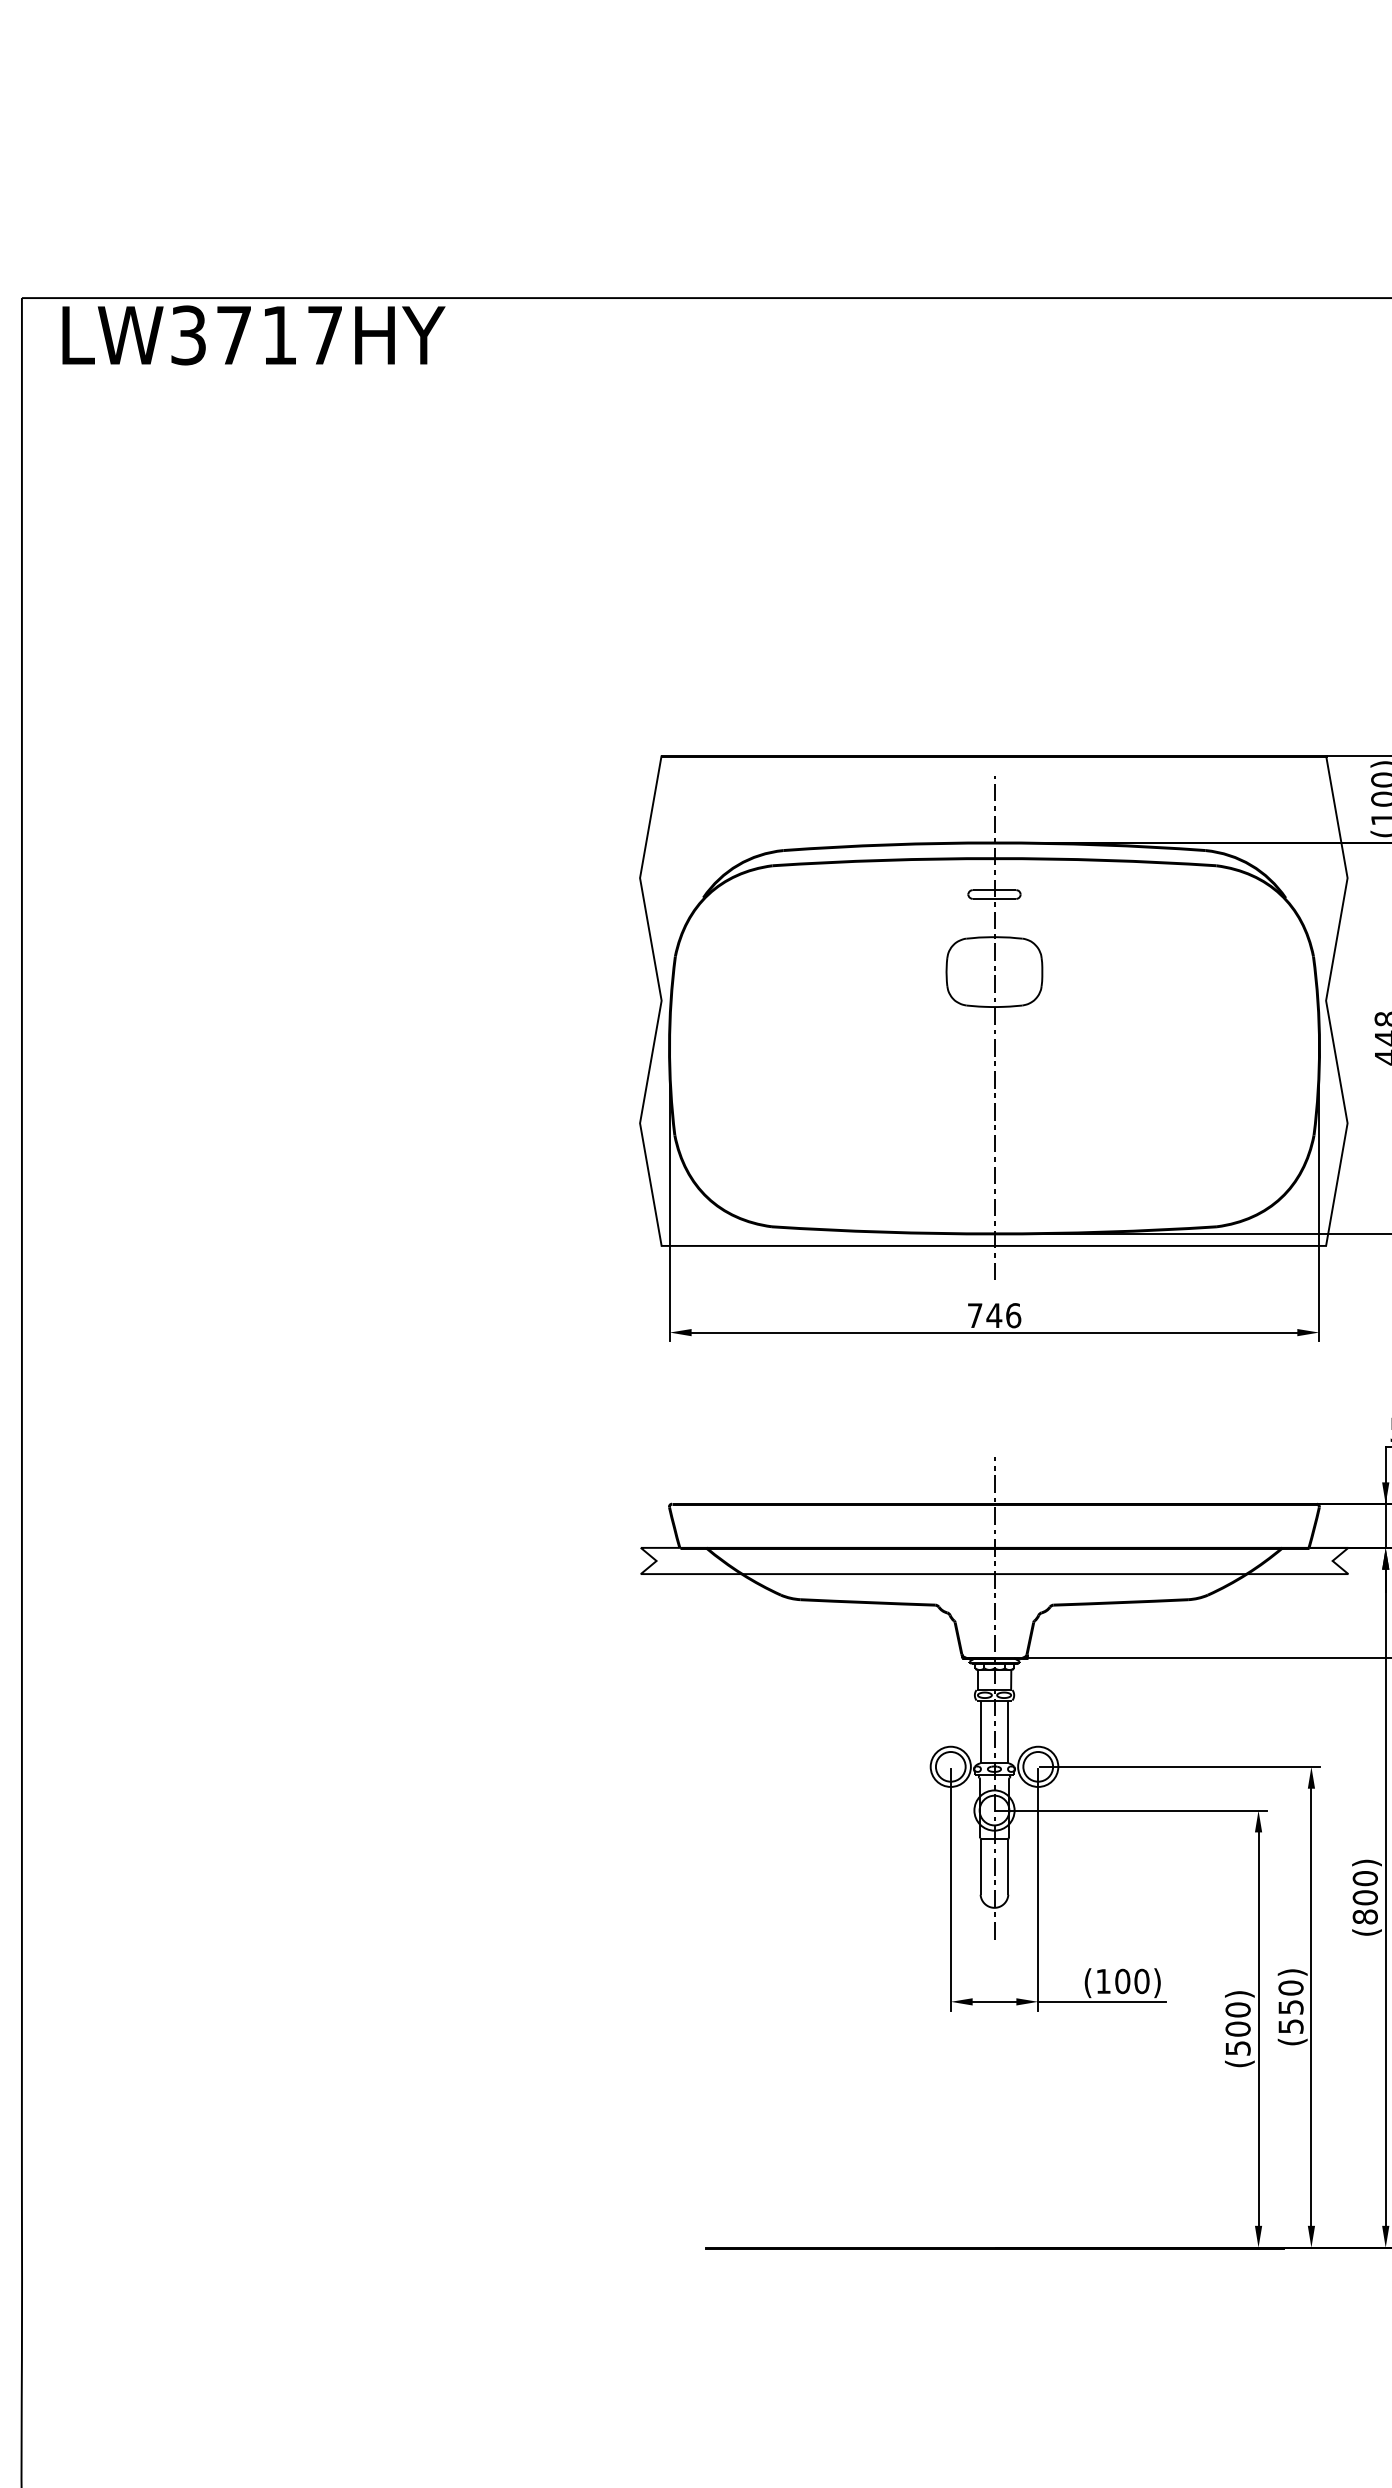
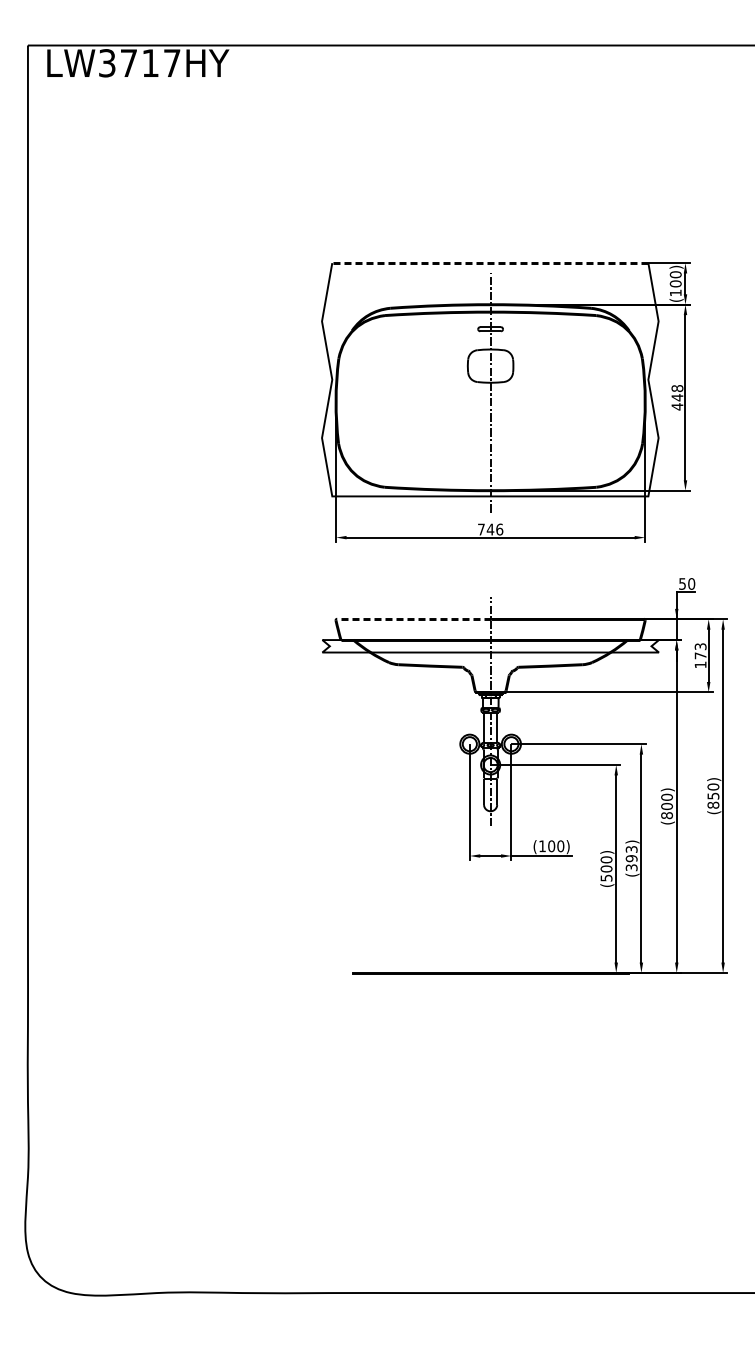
line: (992, 756) -> (489, 263), solid -> dashed
line: (832, 1504) -> (413, 619), solid -> dashed
text: (1290, 2004) -> (631, 857), (550) -> (393)

